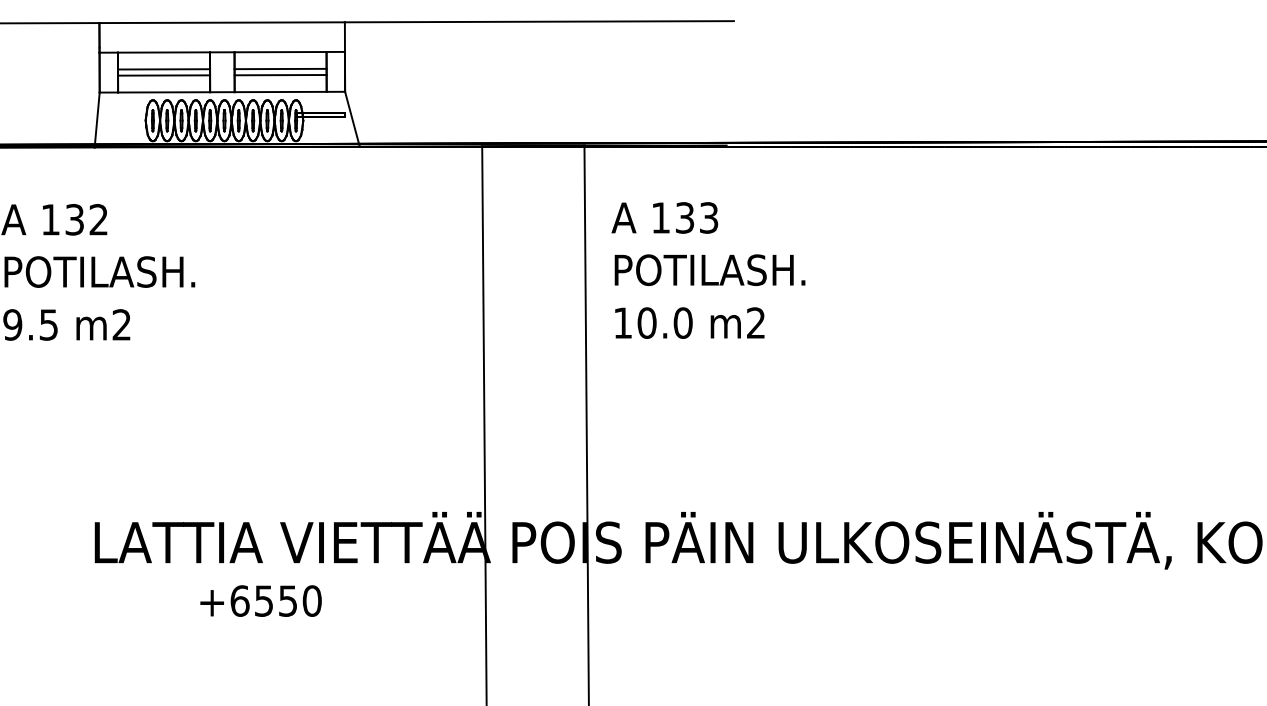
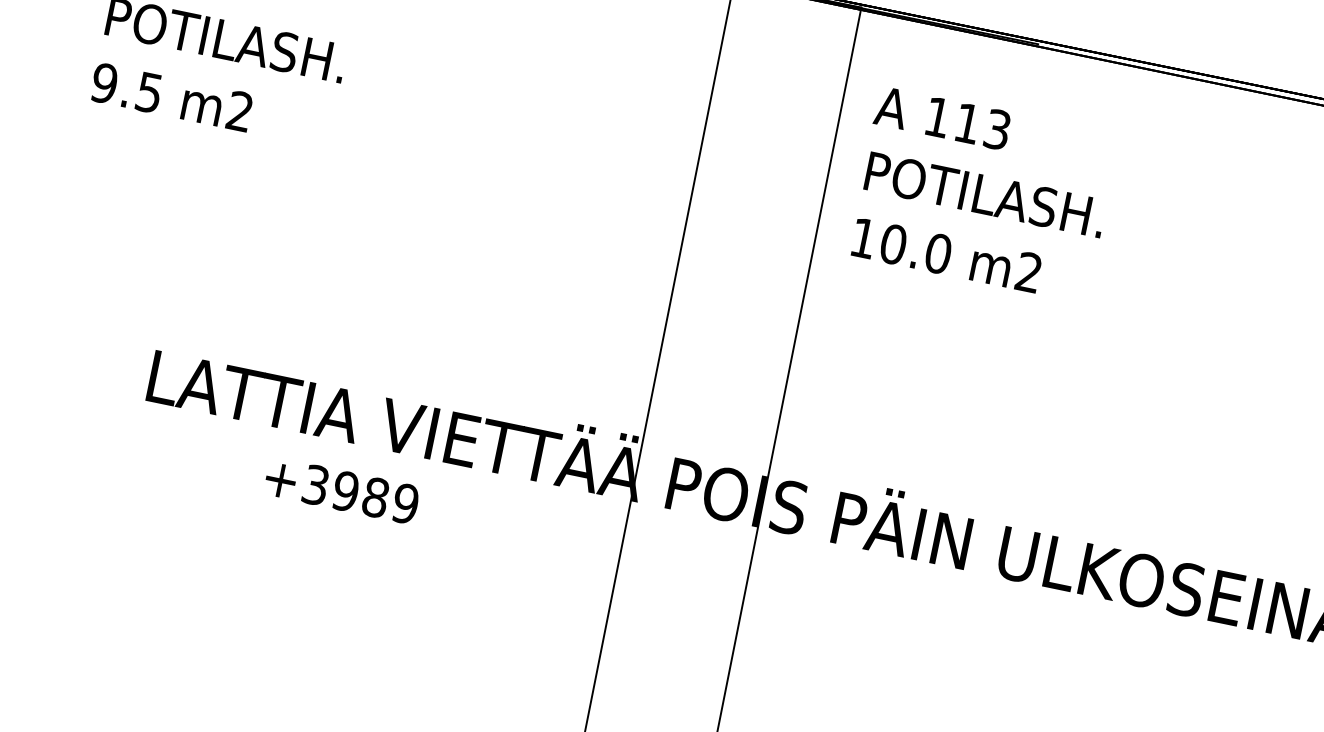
text: (684, 217) -> (967, 122), 133 -> 113
text: (275, 600) -> (360, 493), +6550 -> +3989

